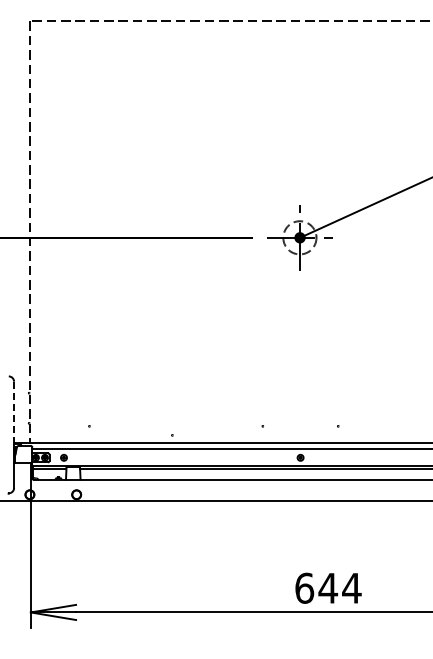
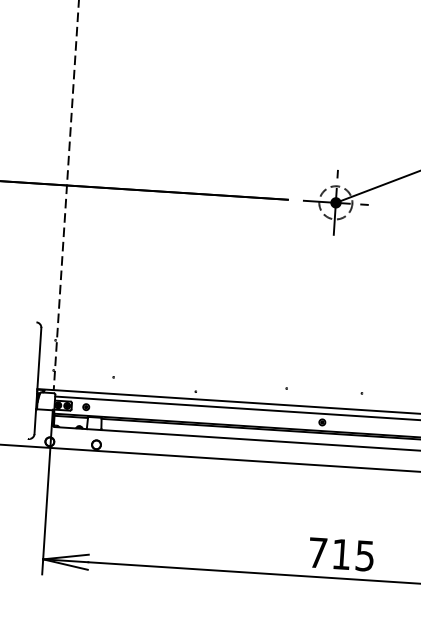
line: (14, 413) -> (39, 359), dashed -> solid
text: (328, 587) -> (341, 553), 644 -> 715

